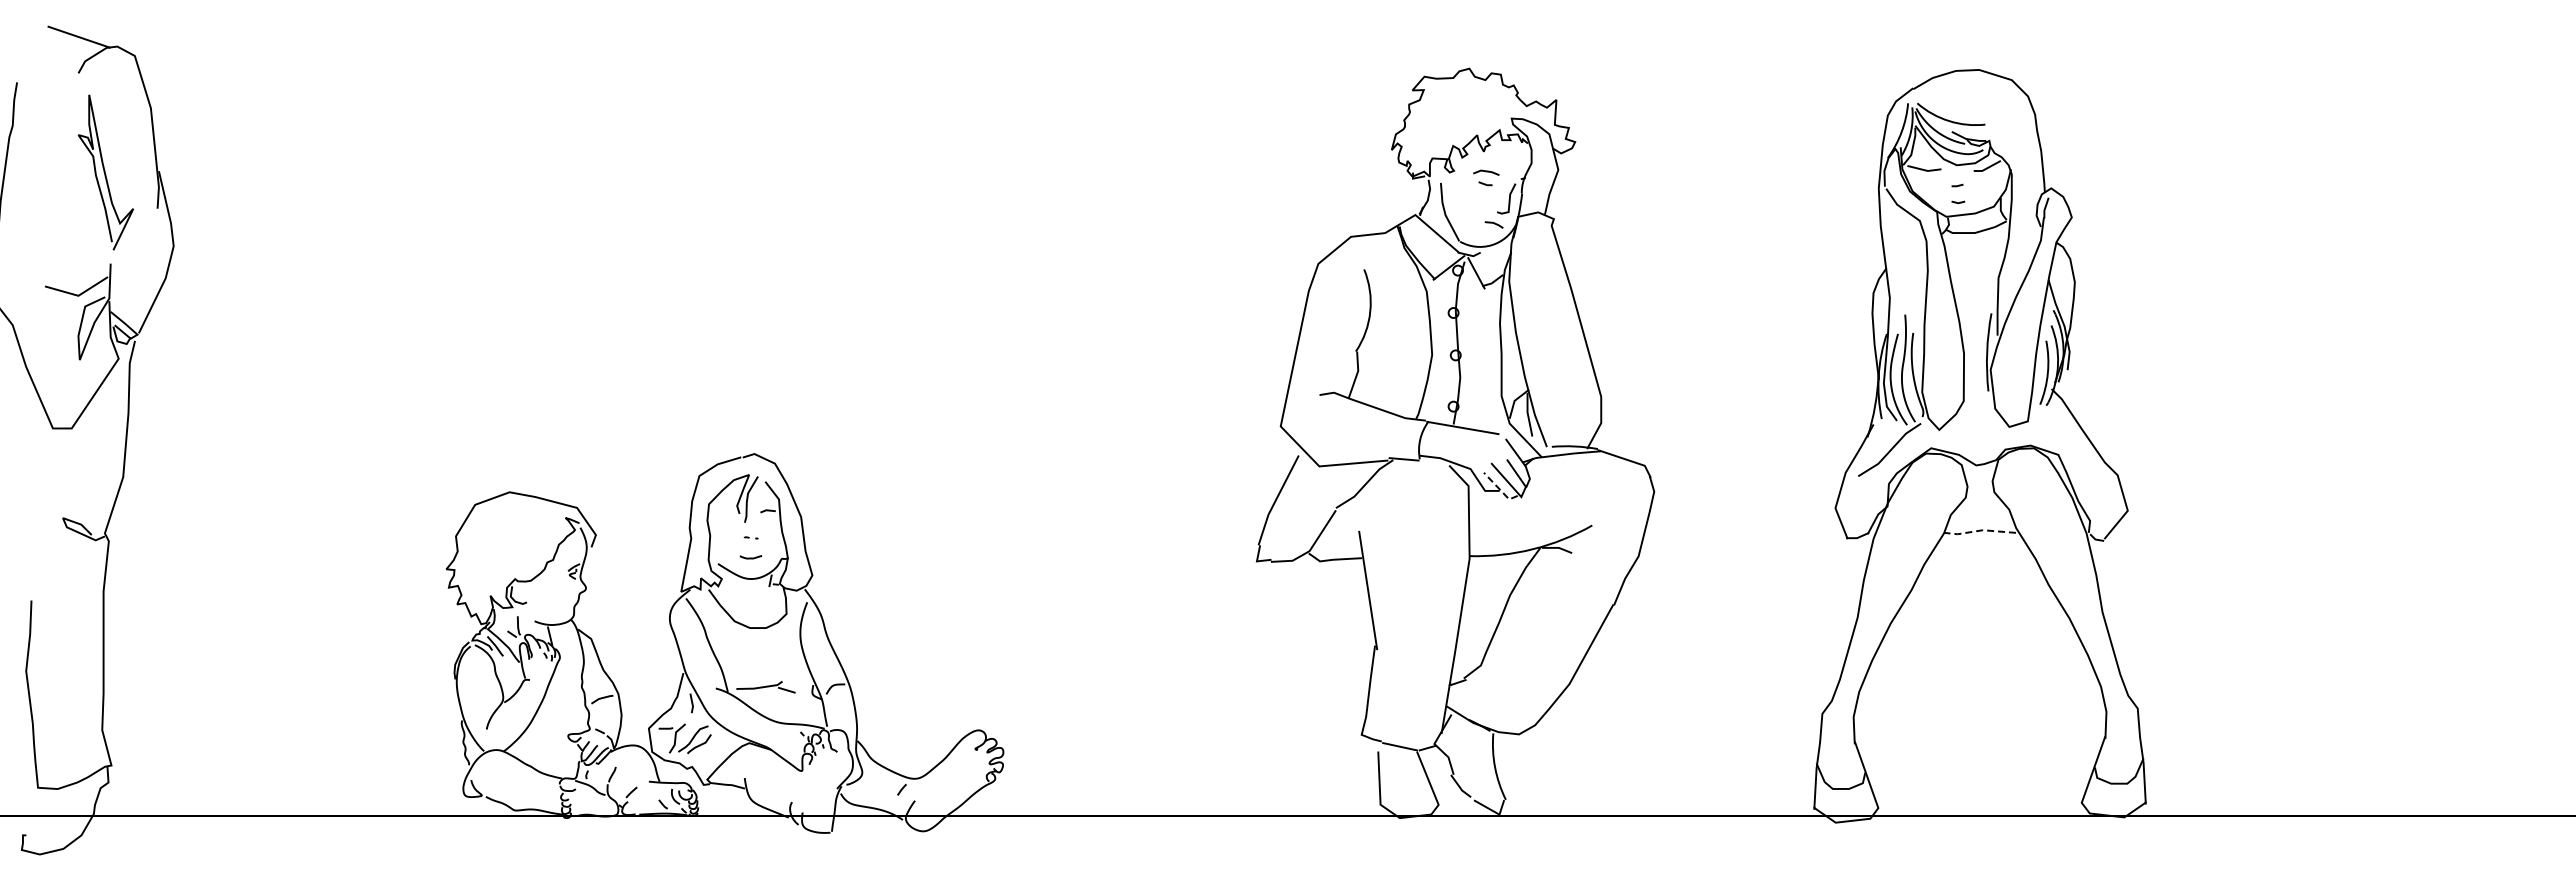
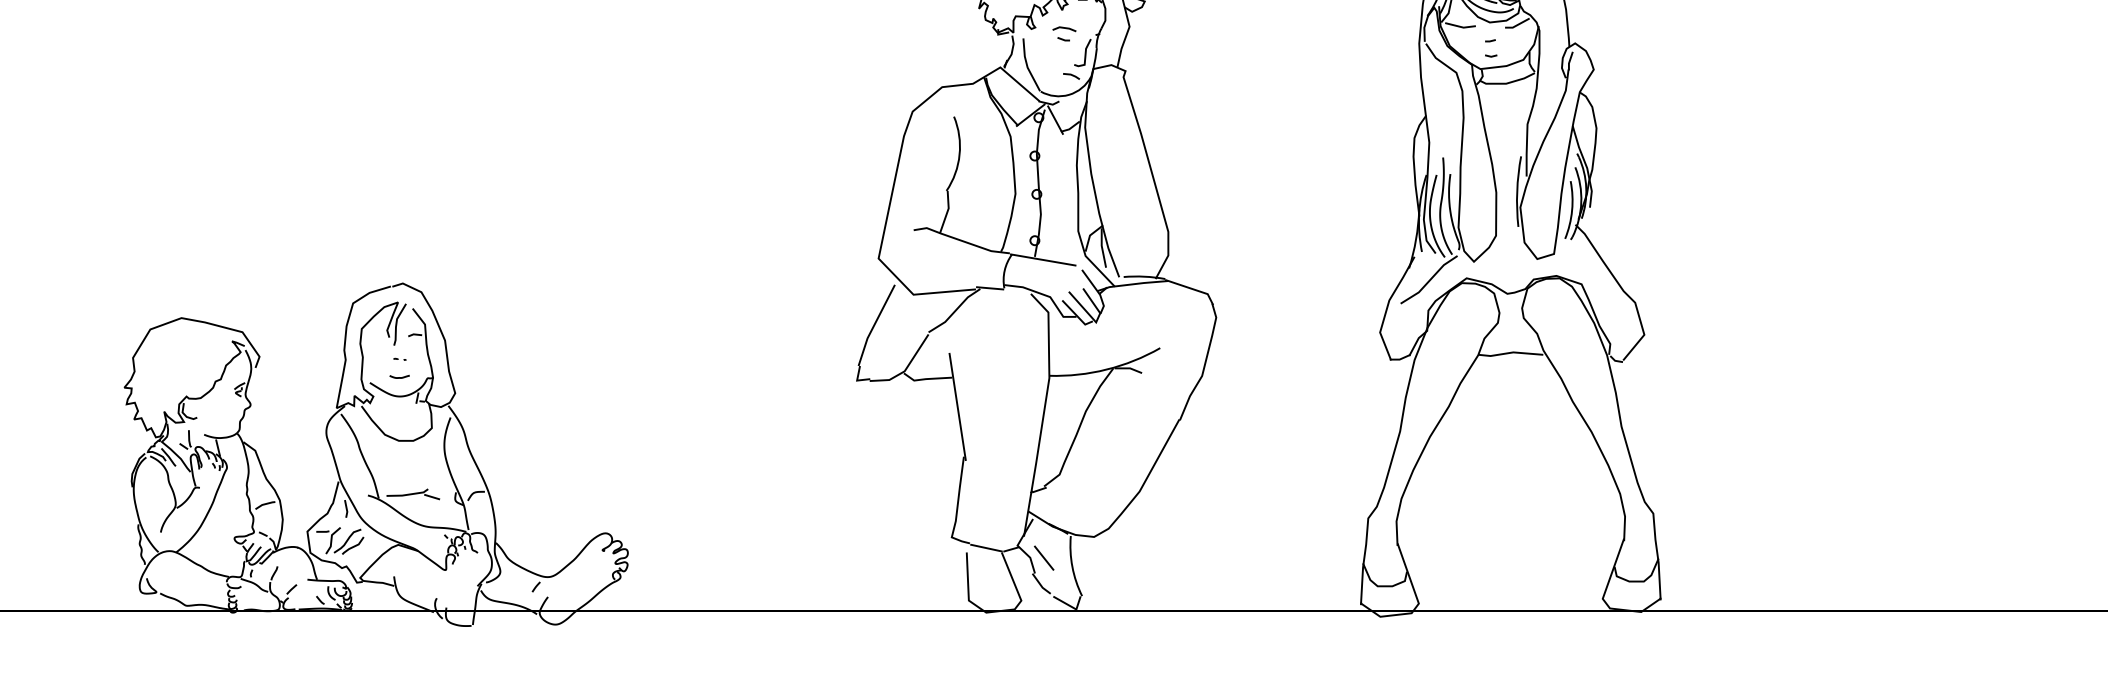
line: (1500, 490) -> (1077, 316), dashed -> solid
line: (1980, 530) -> (1511, 352), dashed -> solid
line: (1463, 757) -> (1043, 557), added

